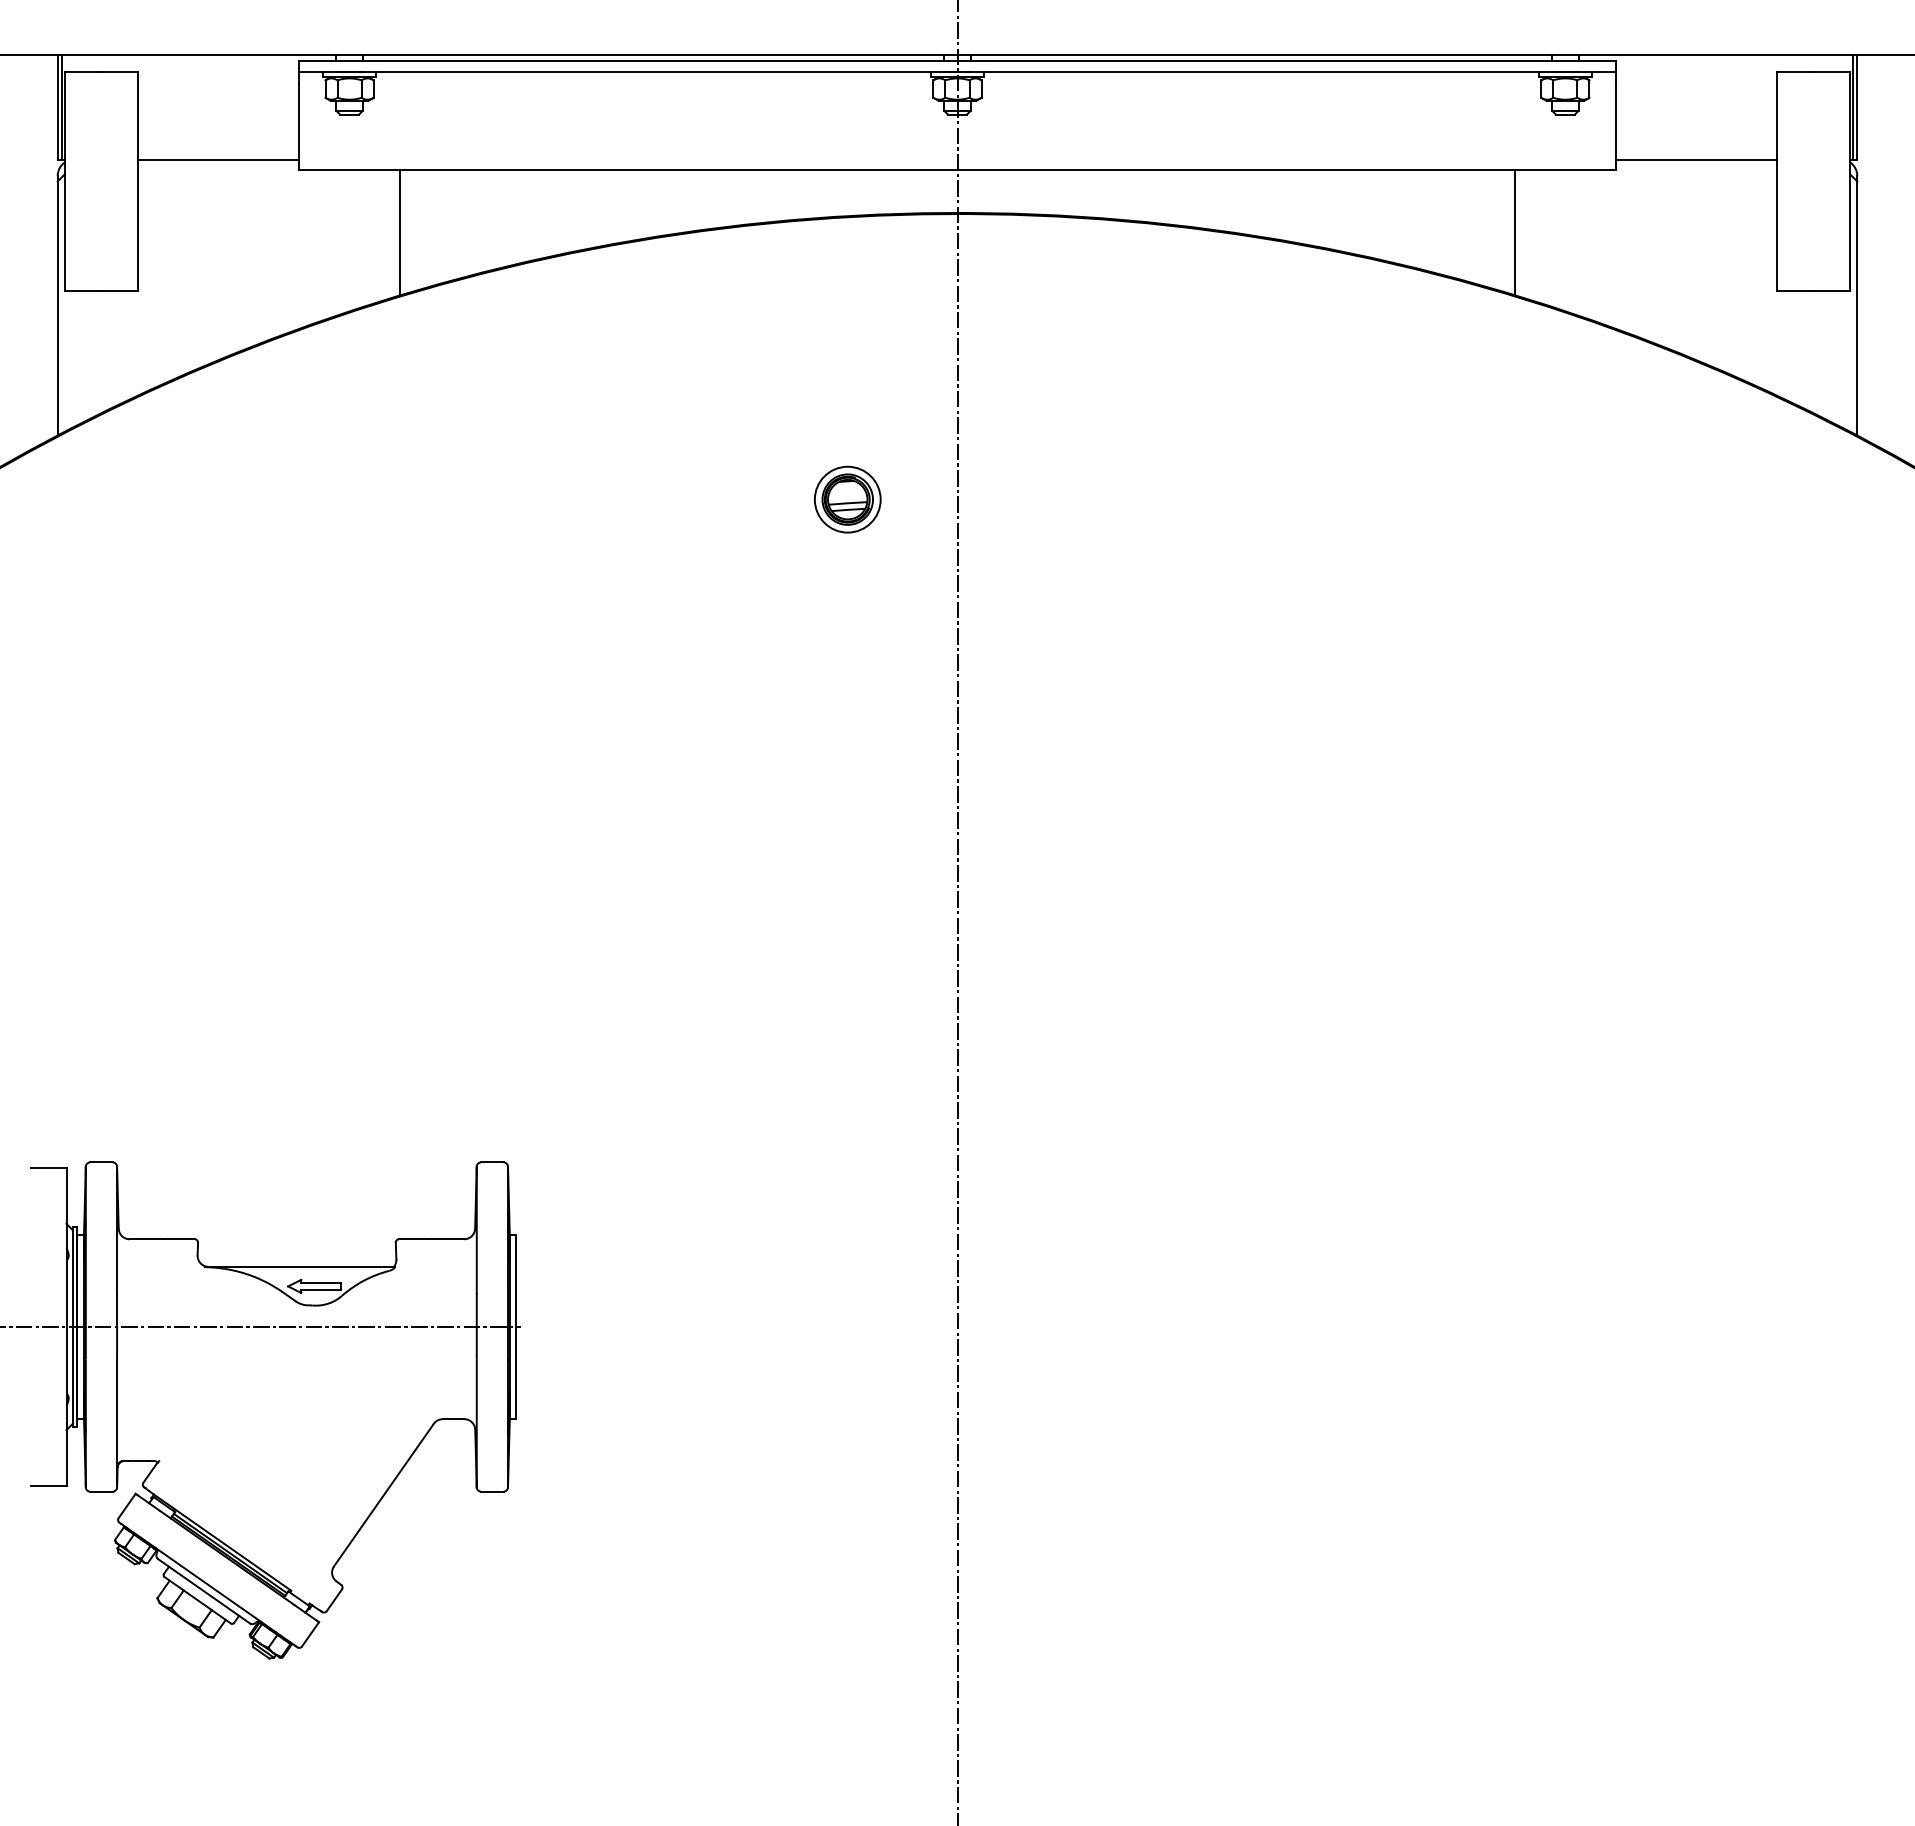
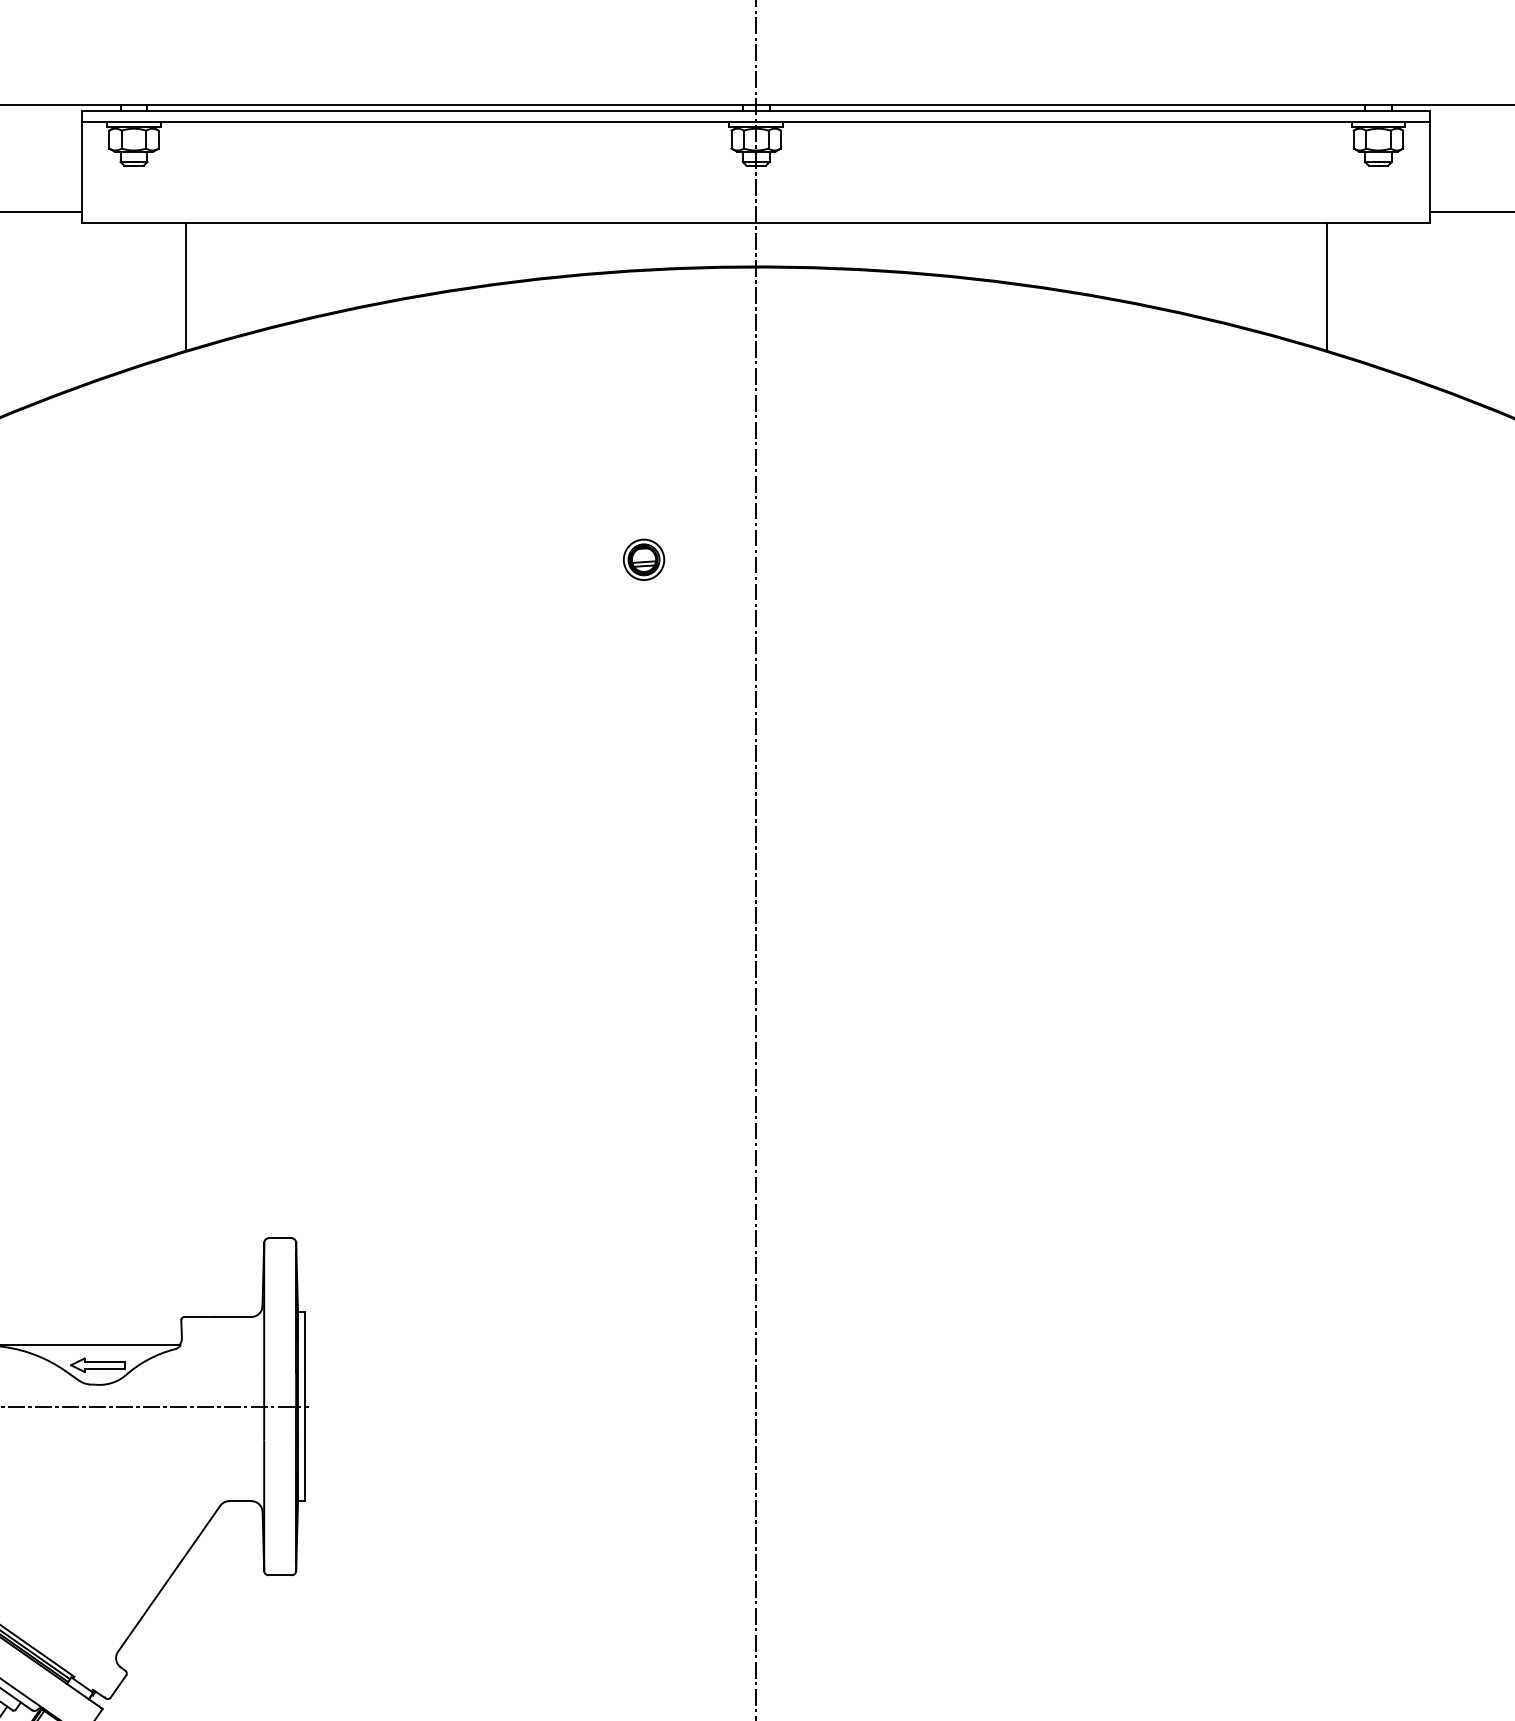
part: (847, 499) -> (643, 559), size x0.6

